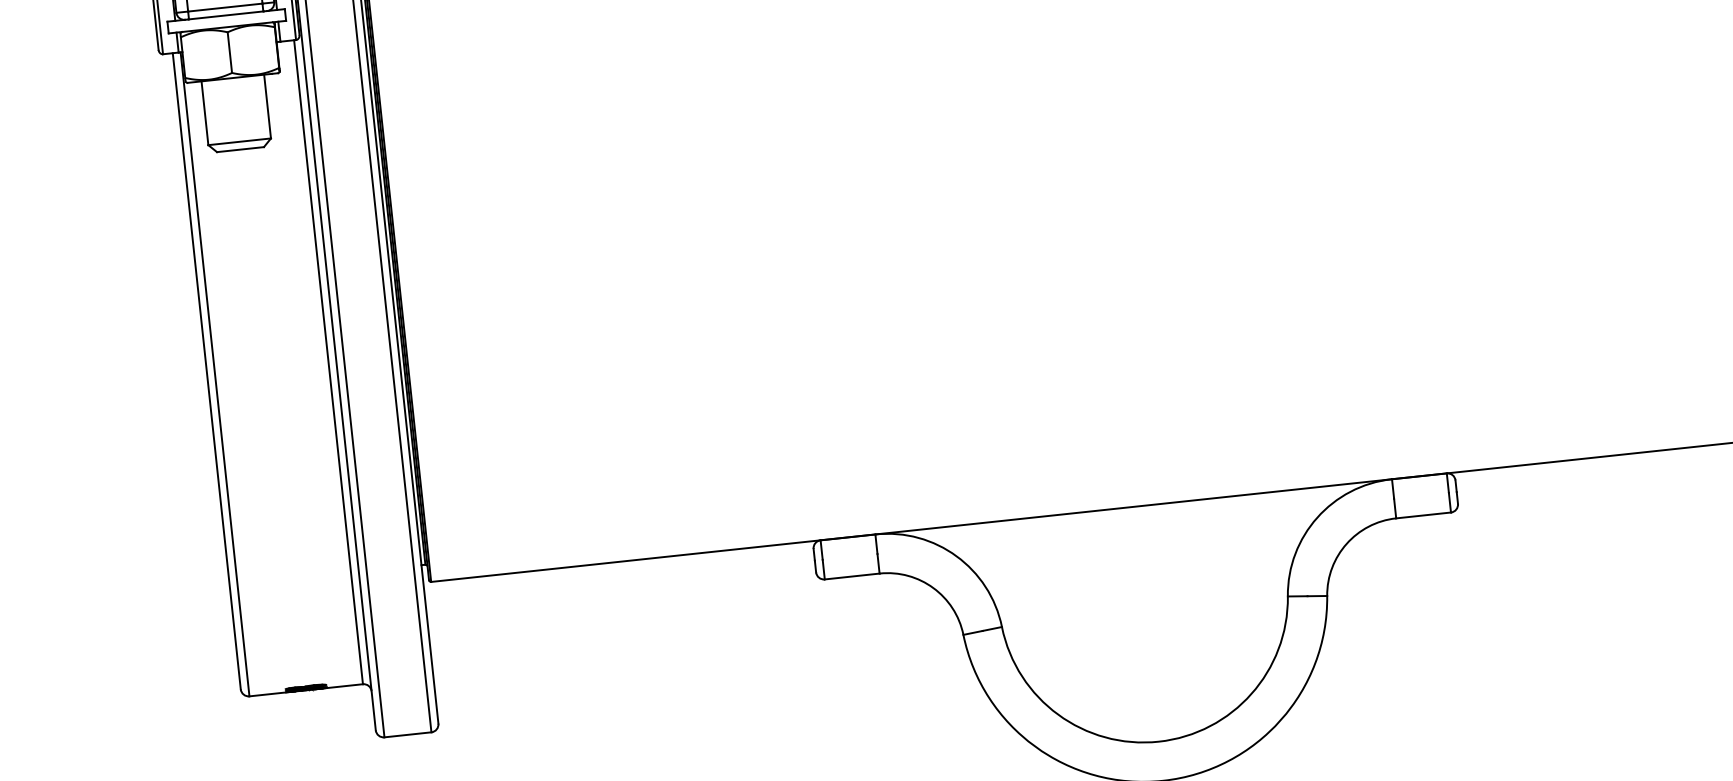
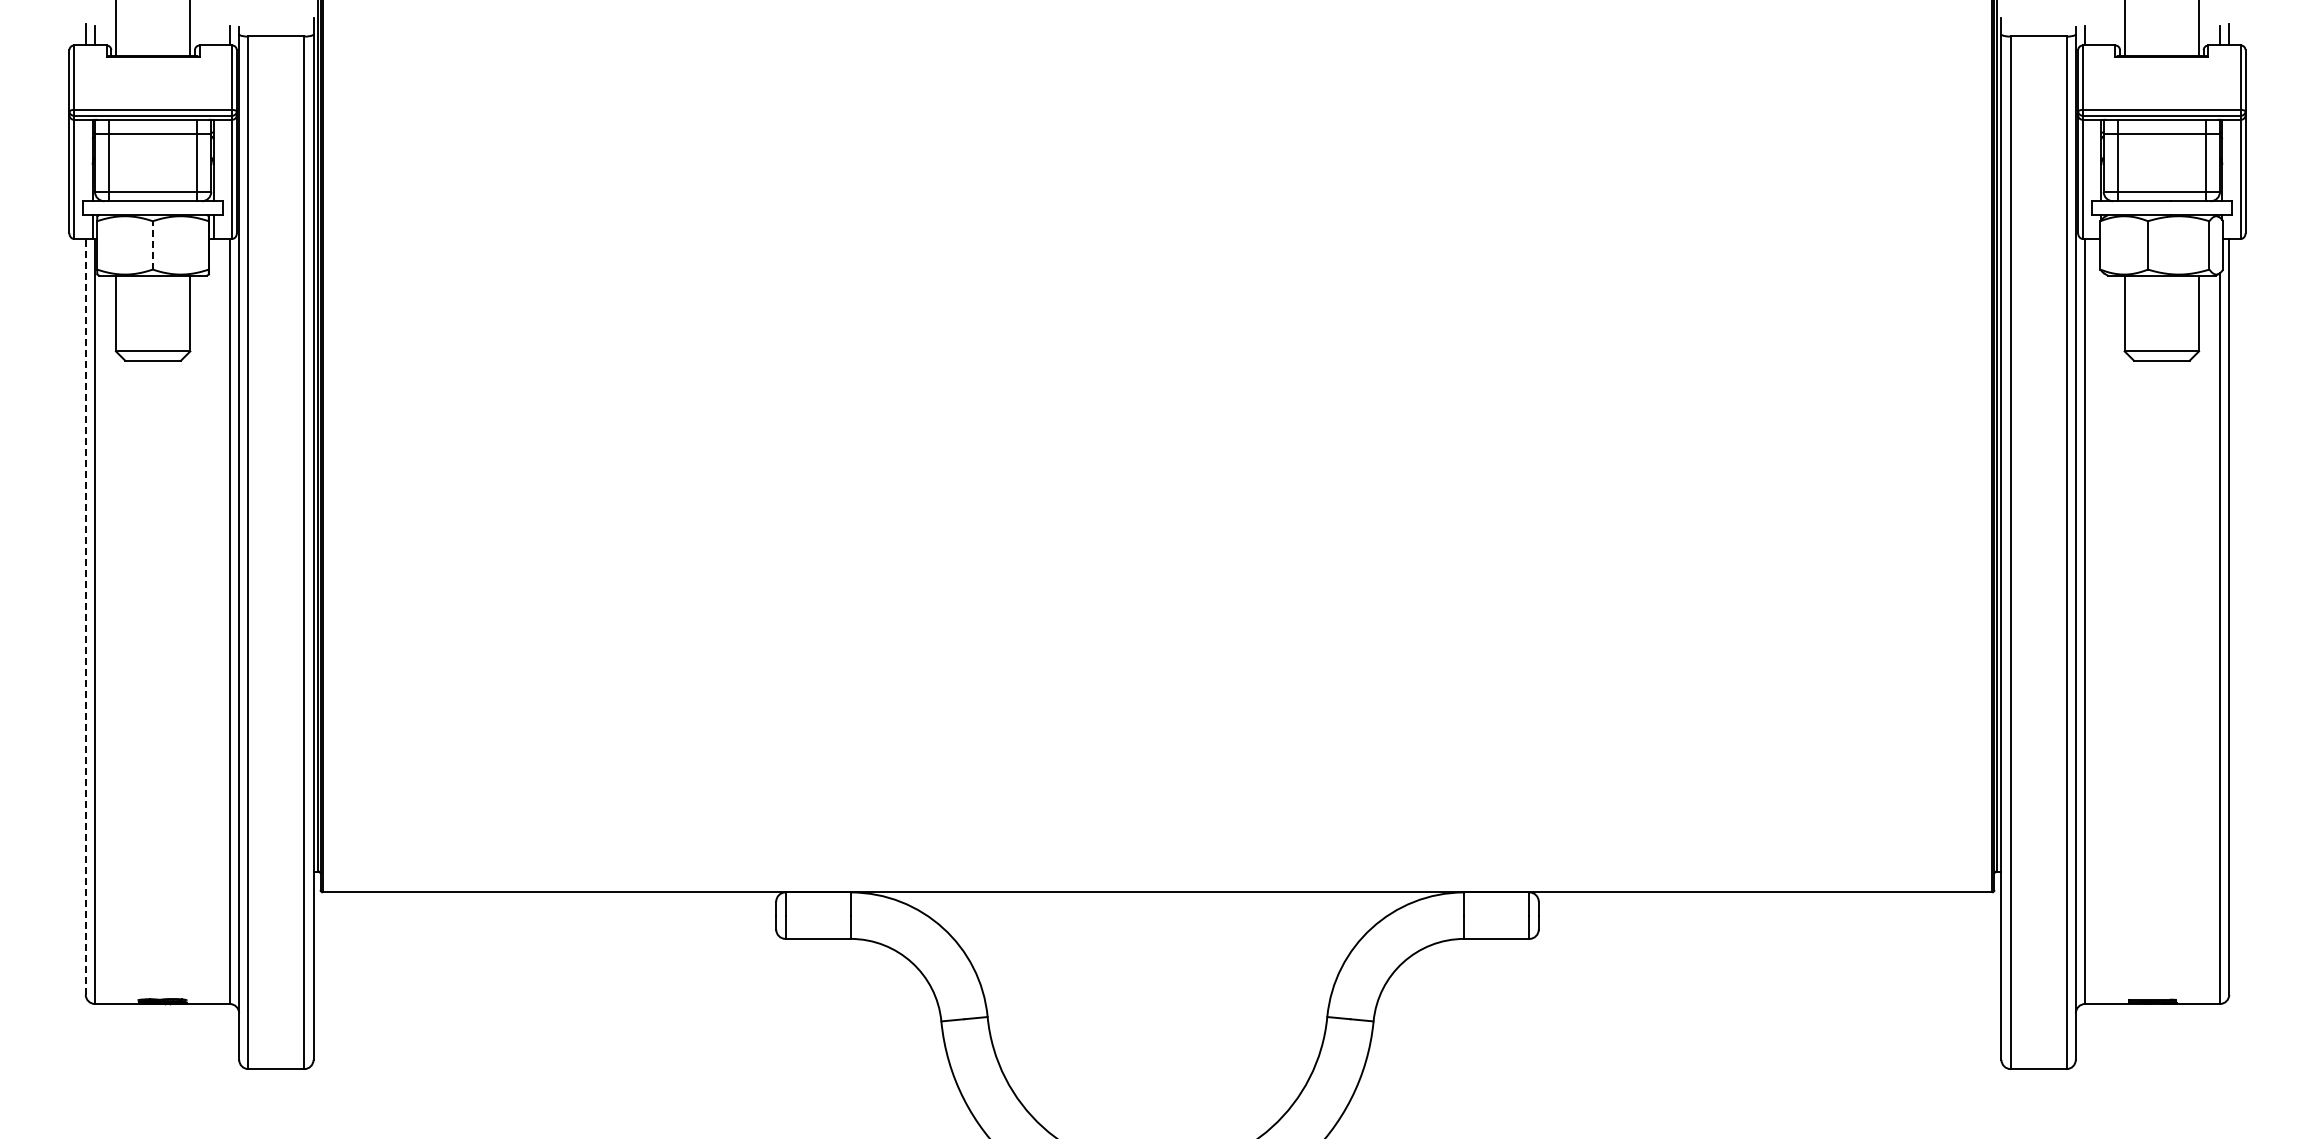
line: (229, 51) -> (152, 244), solid -> dashed
line: (206, 371) -> (85, 616), solid -> dashed

